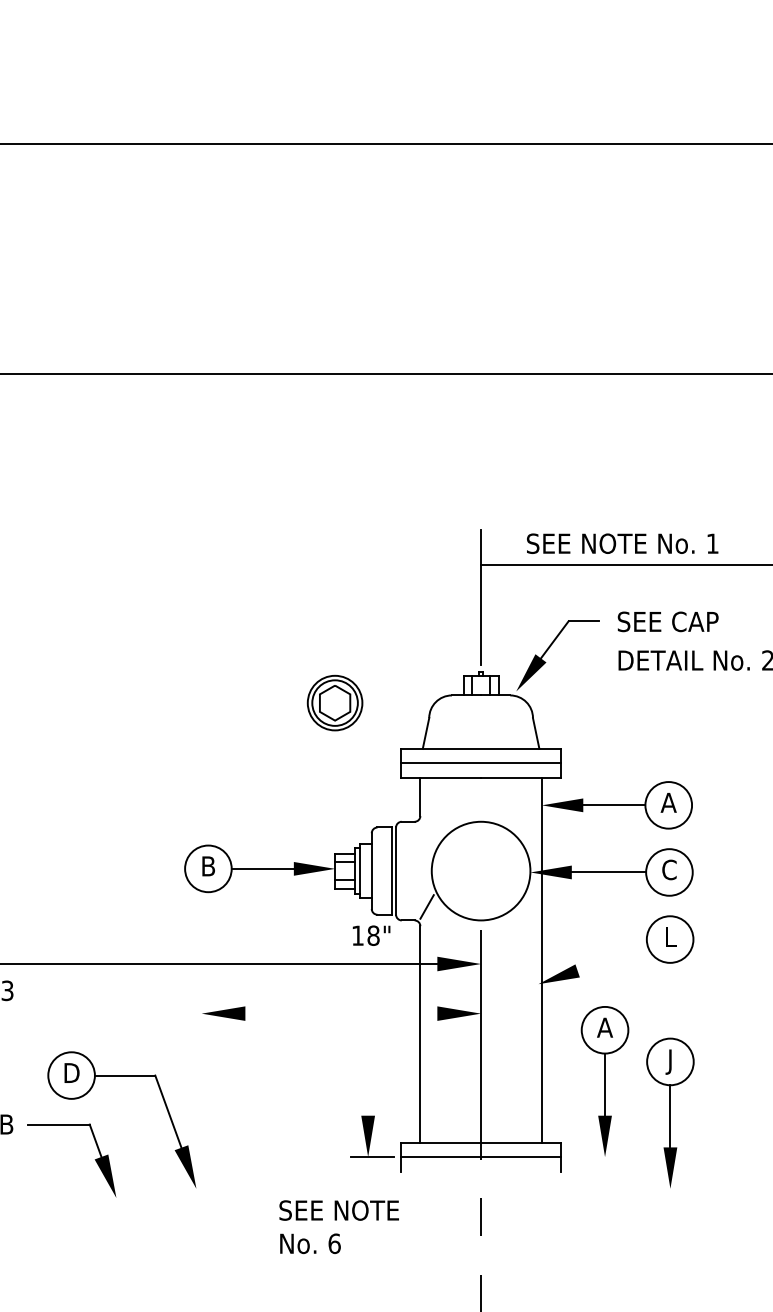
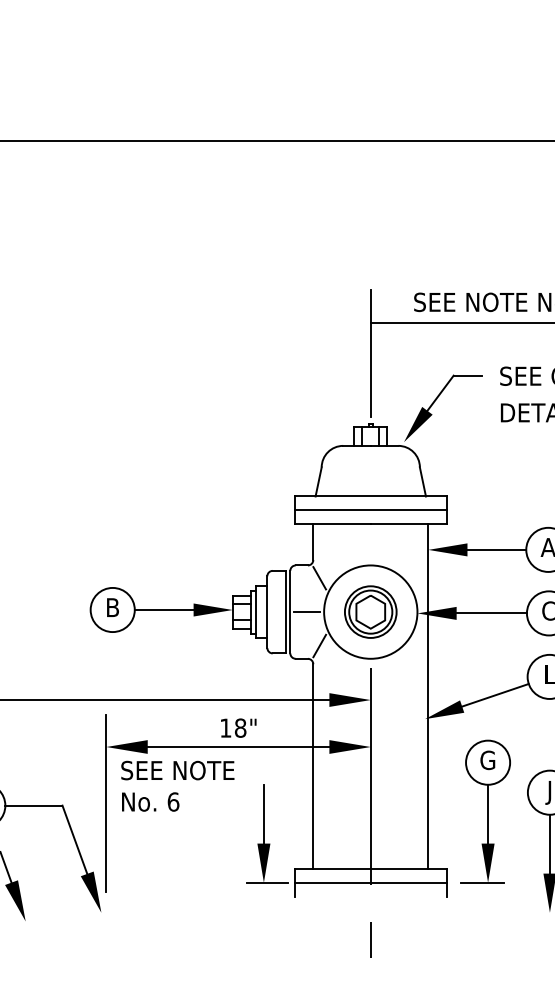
part: (334, 702) -> (370, 611), moved
line: (426, 835) -> (319, 578), added
line: (412, 871) -> (305, 612), added
text: (371, 935) -> (238, 727), moved
line: (612, 958) -> (495, 694), added
line: (341, 1013) -> (238, 746), added
text: (605, 1027) -> (488, 760), A -> G
line: (201, 1072) -> (106, 802), added
line: (368, 1084) -> (264, 814), added
line: (598, 1157) -> (481, 883), added
text: (338, 1227) -> (177, 786), moved

